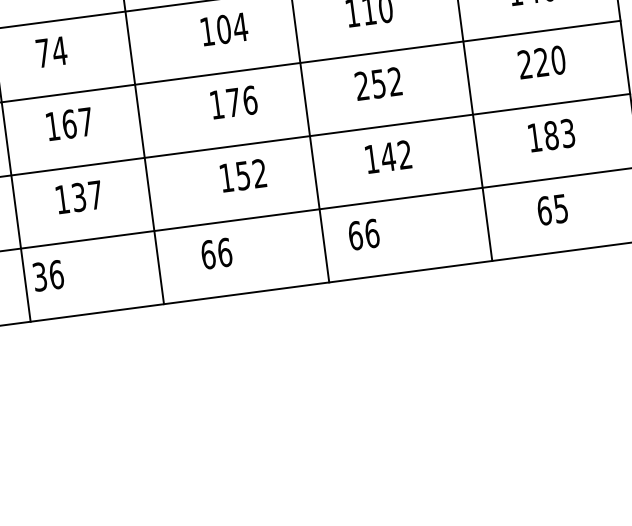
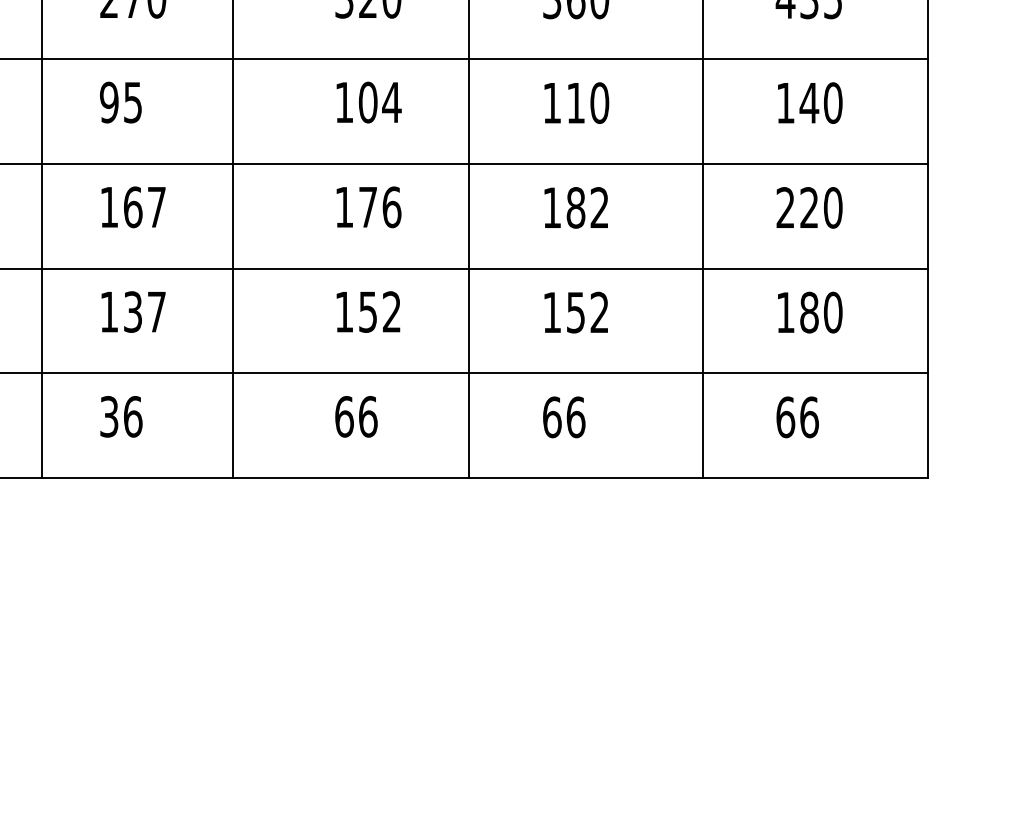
text: (51, 52) -> (121, 102), 74 -> 95
text: (370, 84) -> (564, 207), 252 -> 182
text: (567, 133) -> (832, 312), 183 -> 180
text: (388, 157) -> (575, 312), 142 -> 152
text: (561, 208) -> (809, 417), 65 -> 66
text: (364, 234) -> (564, 417), moved
text: (216, 253) -> (356, 416), moved
text: (48, 275) -> (121, 416), moved

